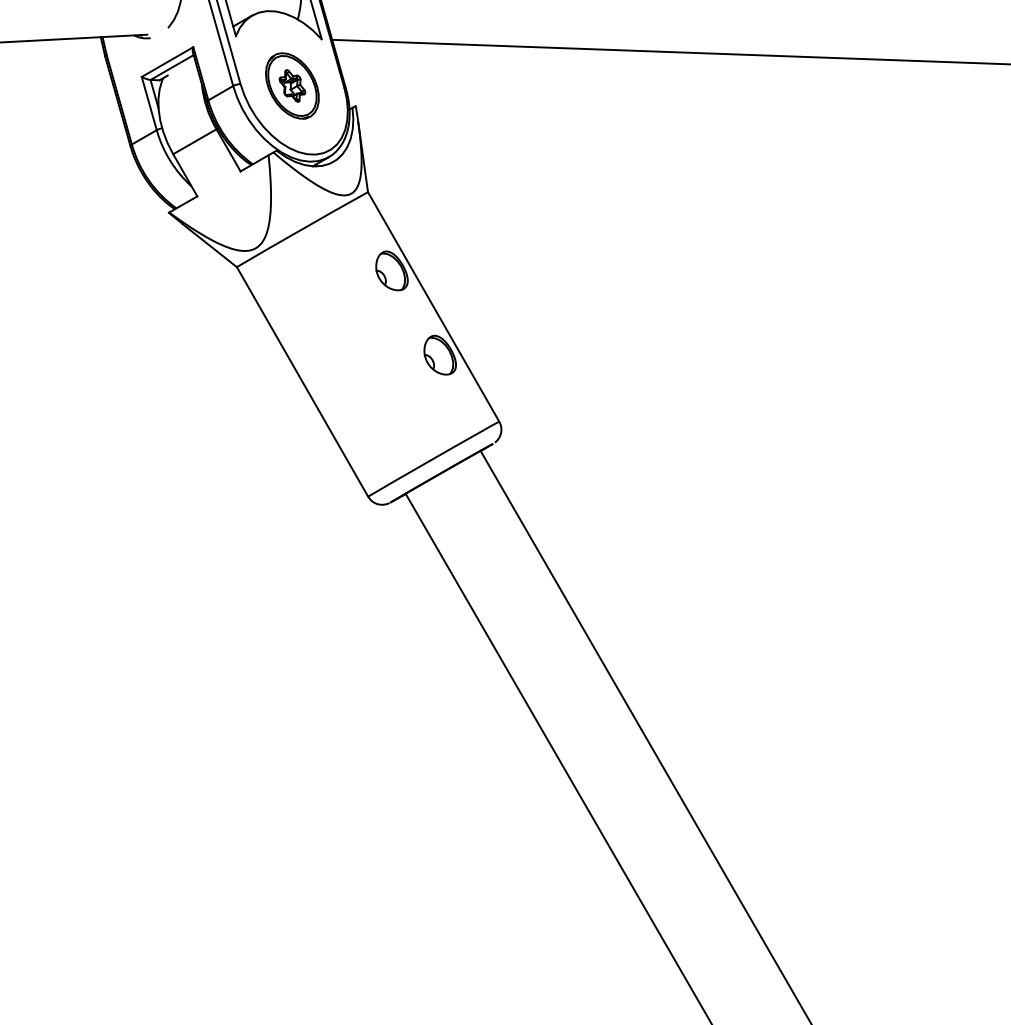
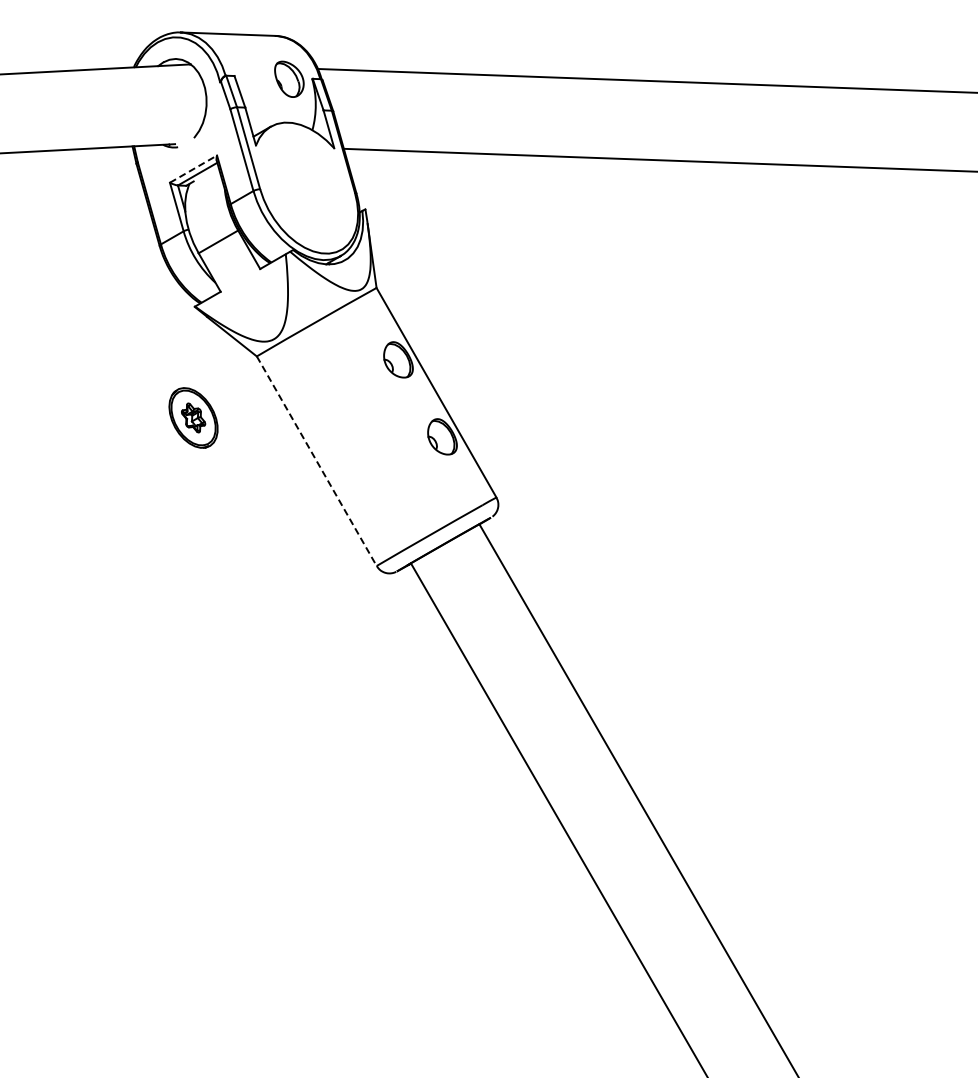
line: (167, 61) -> (193, 168), solid -> dashed
part: (292, 85) -> (193, 417), moved
line: (302, 382) -> (316, 461), solid -> dashed

